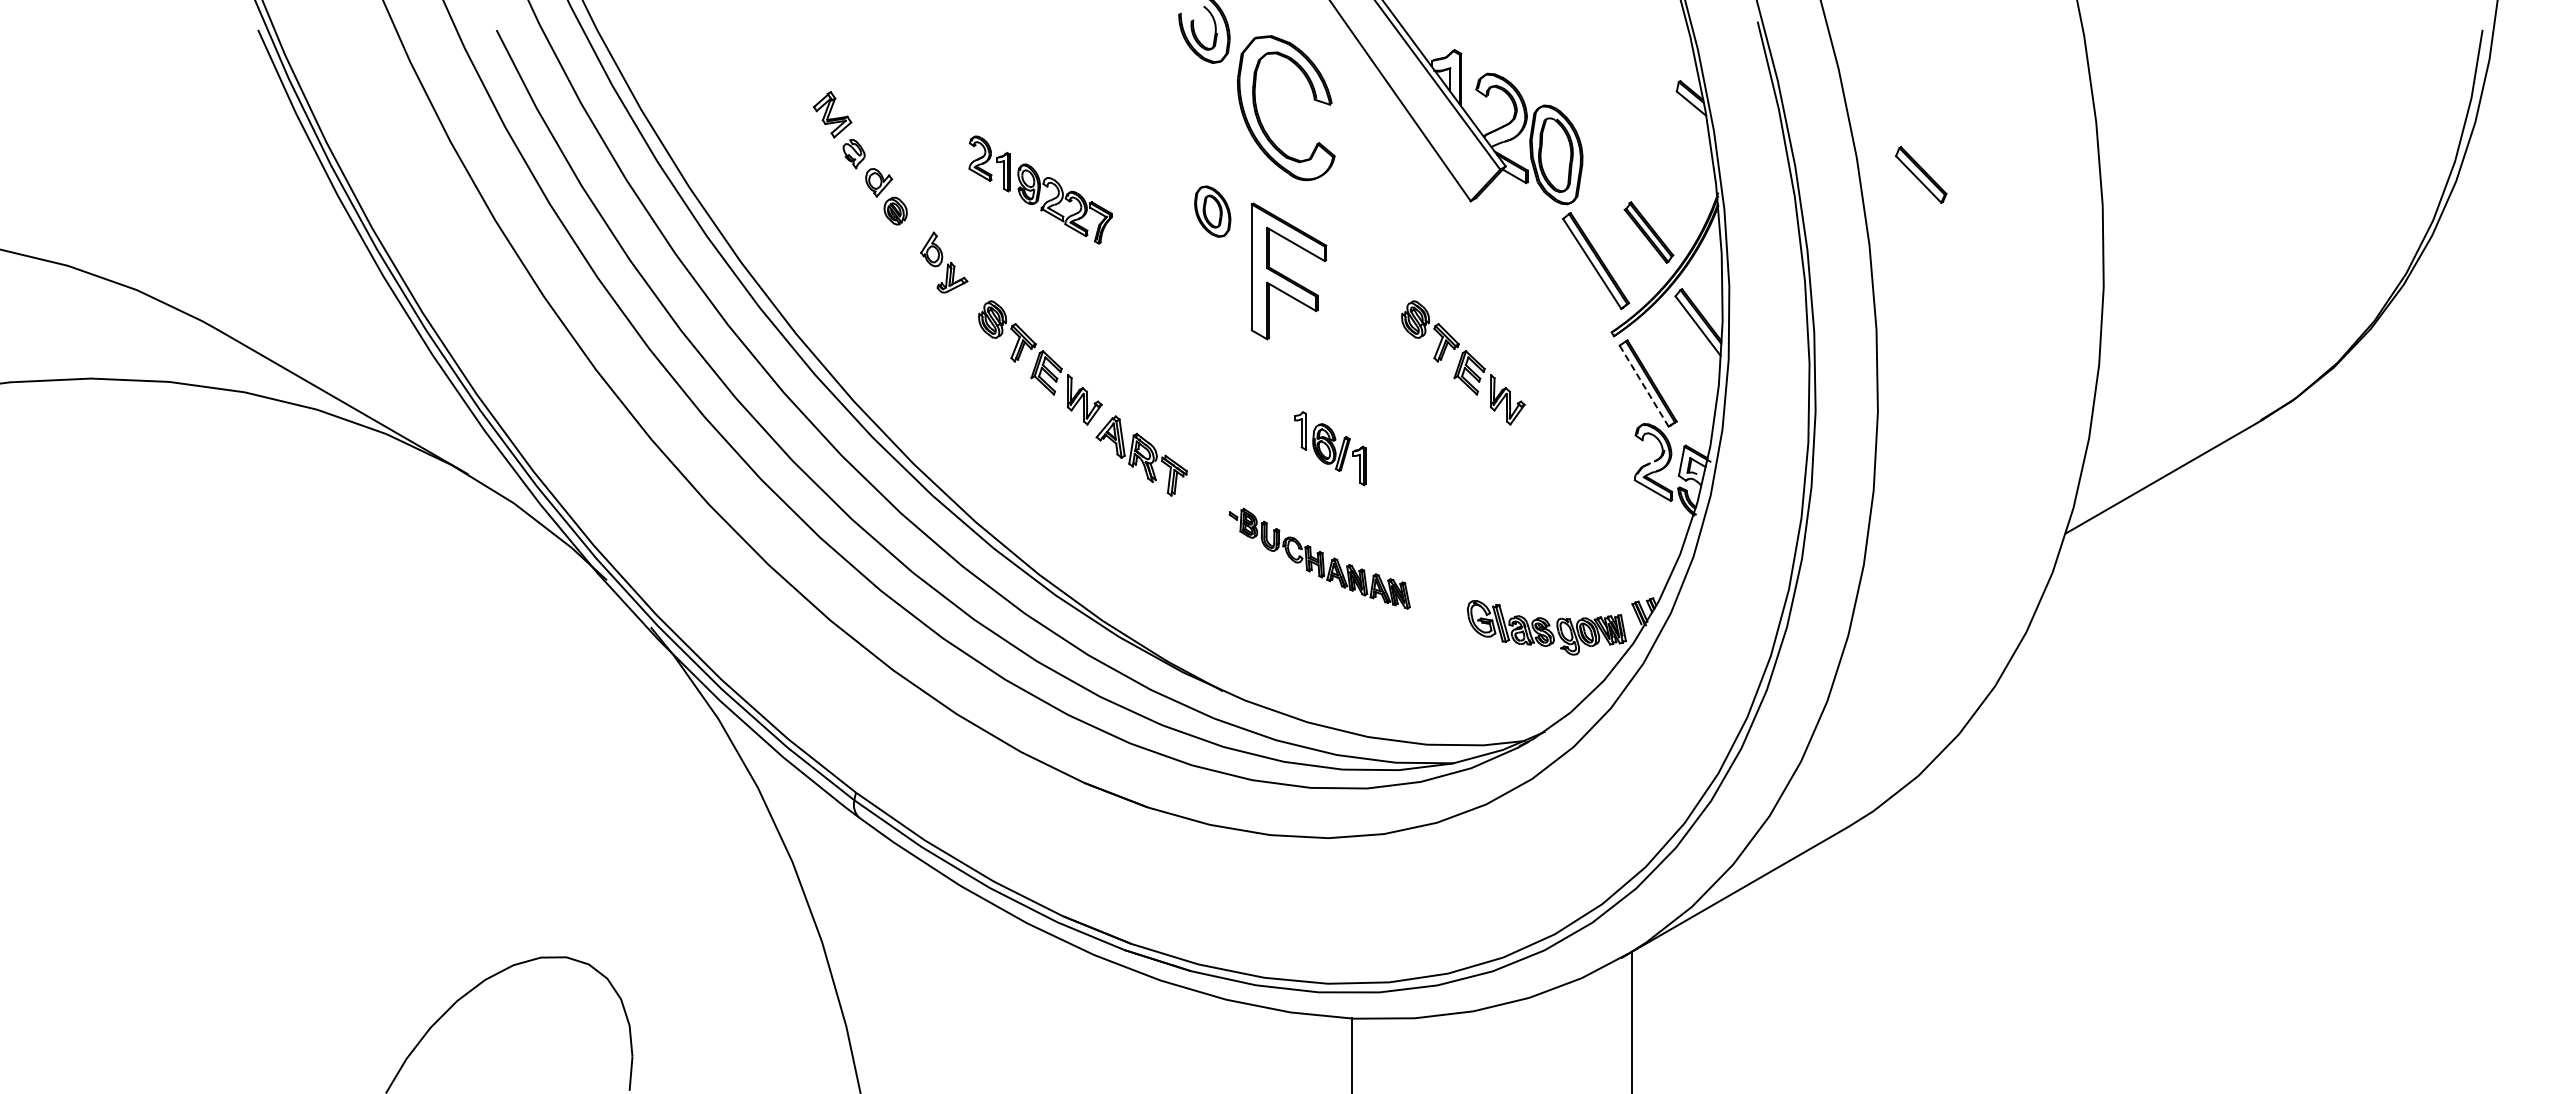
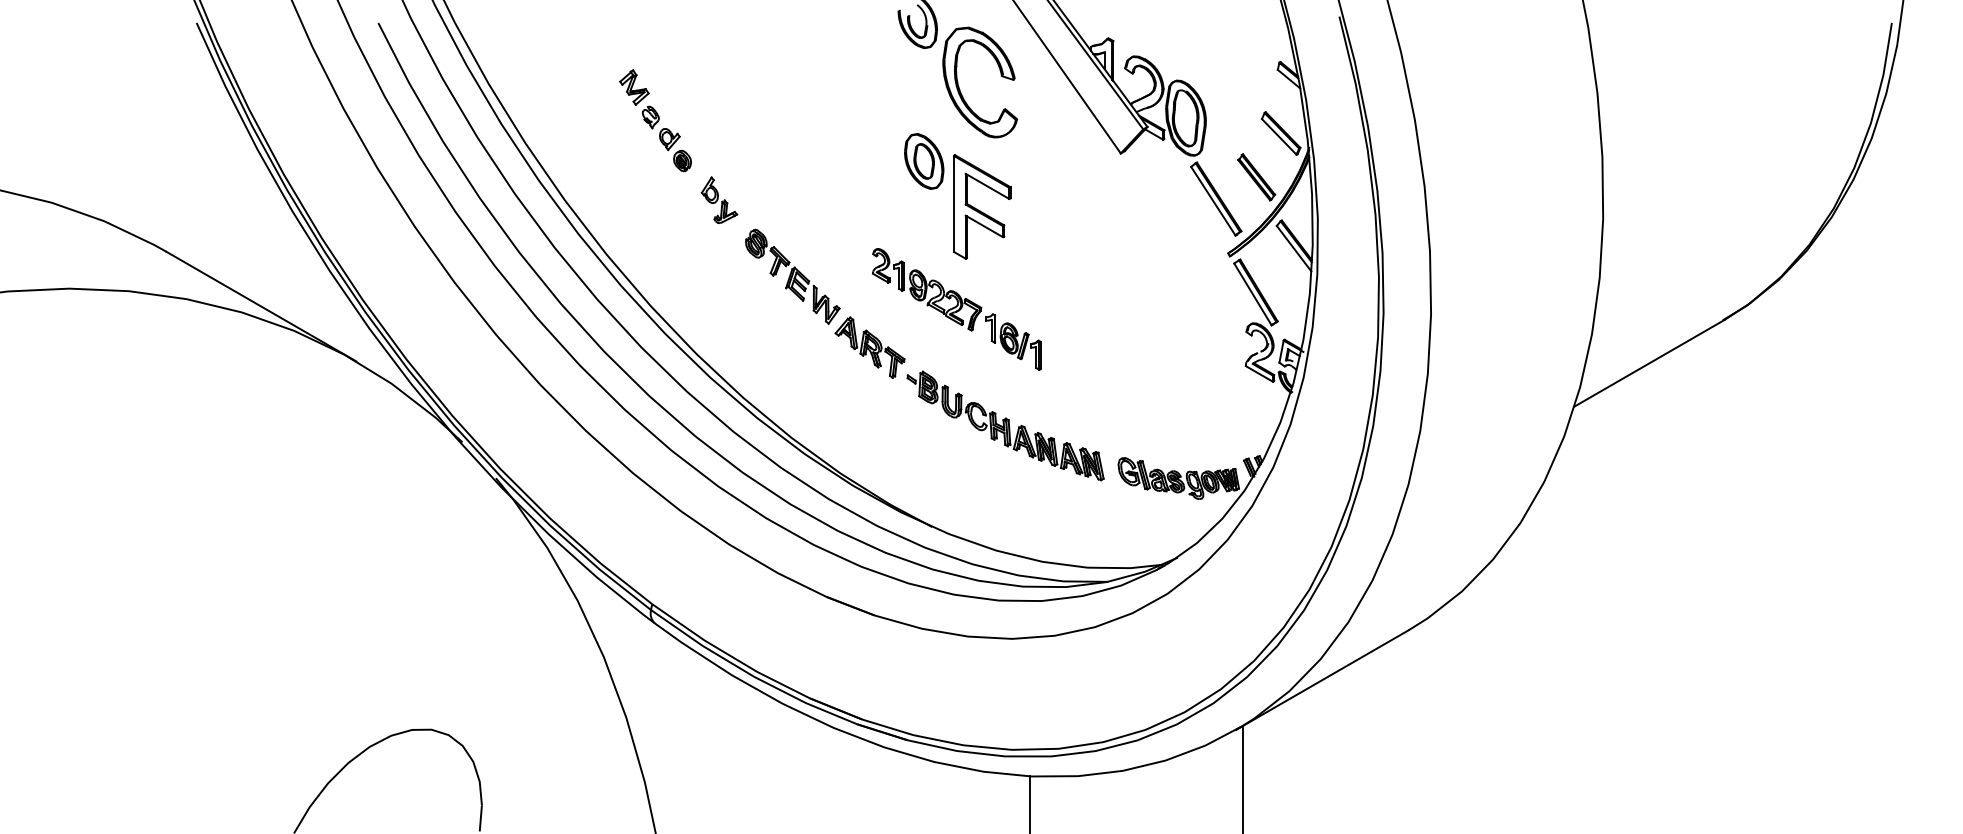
part: (1921, 174) -> (1281, 133), moved
part: (1040, 189) -> (927, 289), moved
part: (1212, 211) -> (923, 161), size x1.43
part: (1463, 362) -> (1115, 276), removed
line: (1644, 386) -> (1253, 294), dashed -> solid
part: (1319, 558) -> (1005, 425), size x1.43

